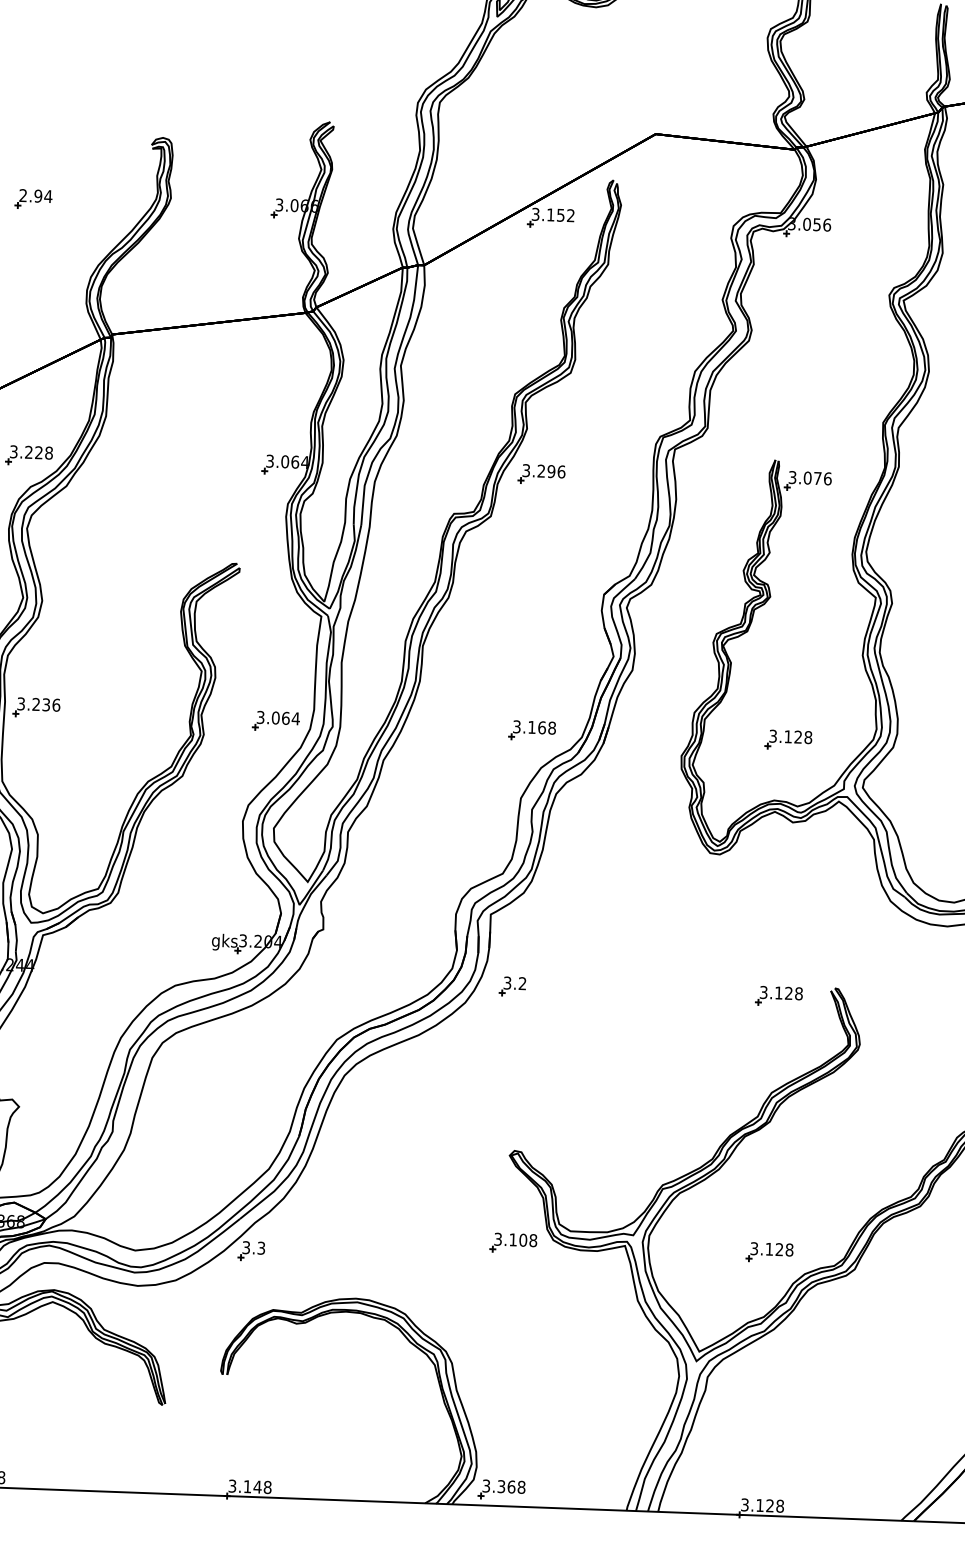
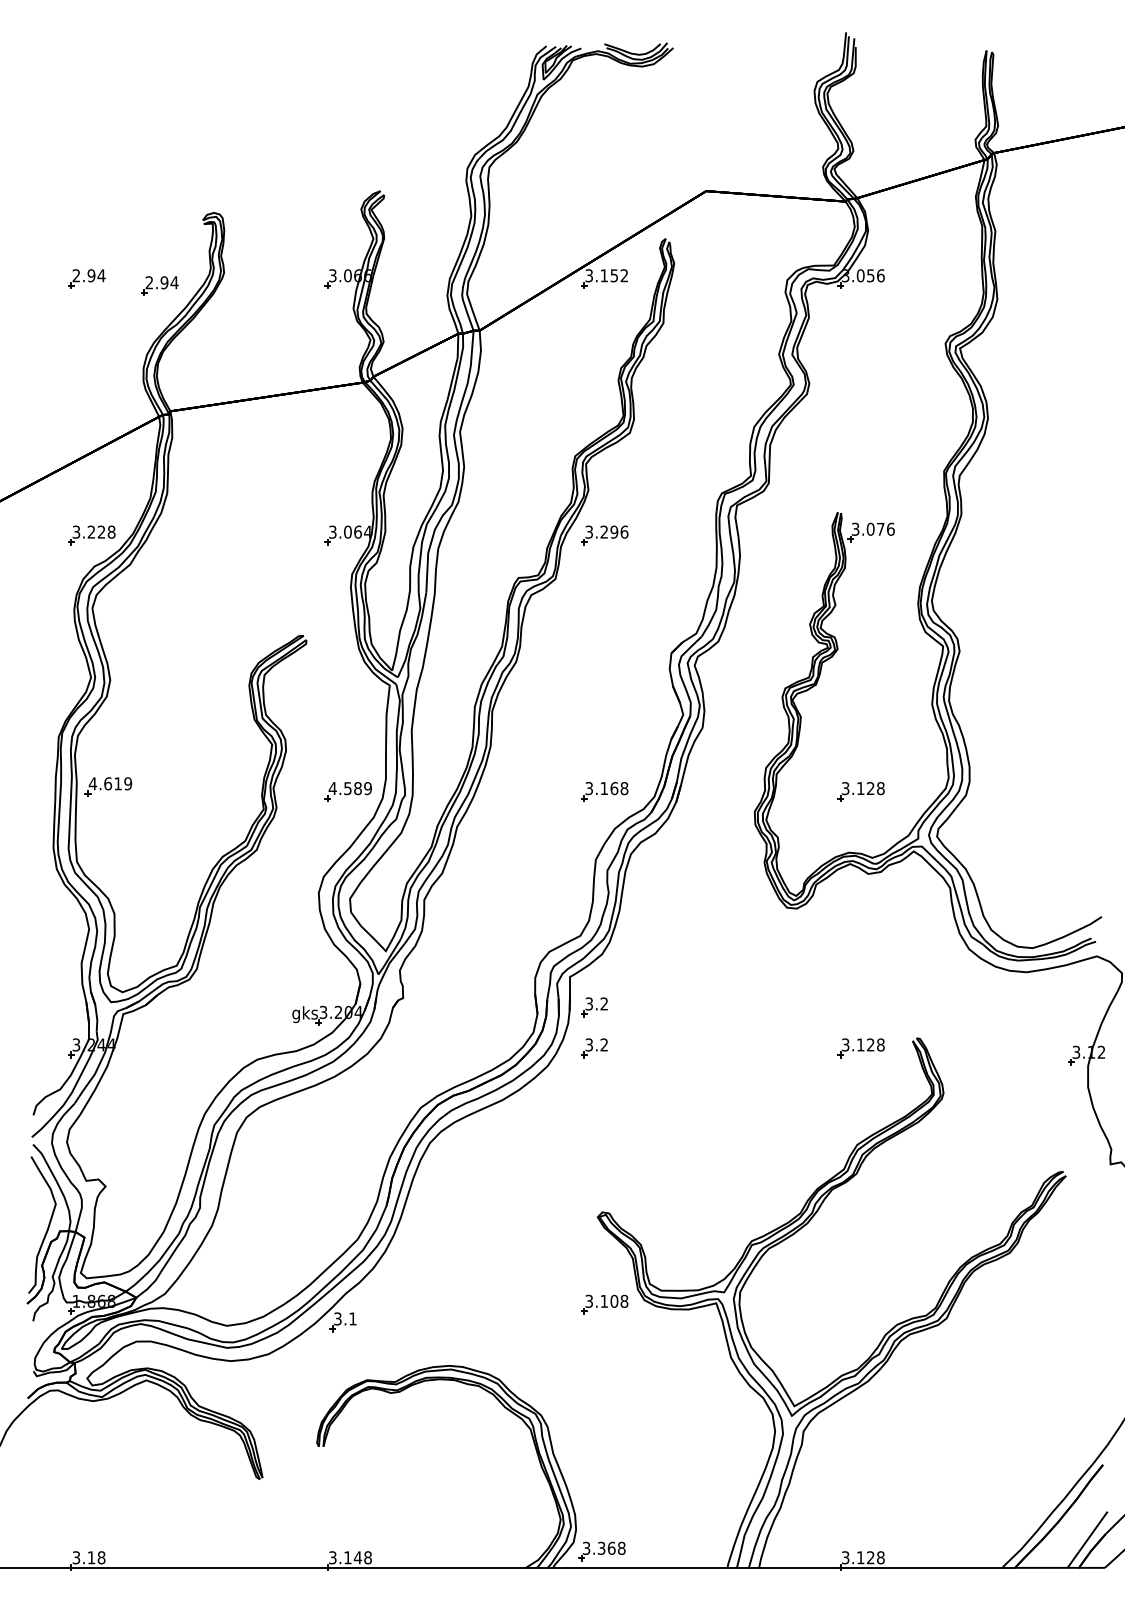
part: (105, 208) -> (159, 285), added
text: (38, 704) -> (110, 783), 3.236 -> 4.619
text: (278, 718) -> (350, 788), 3.064 -> 4.589
part: (514, 945) -> (594, 1007), added
text: (260, 1247) -> (352, 1318), 3.3 -> 3.1
part: (769, 1252) -> (860, 1304), removed

